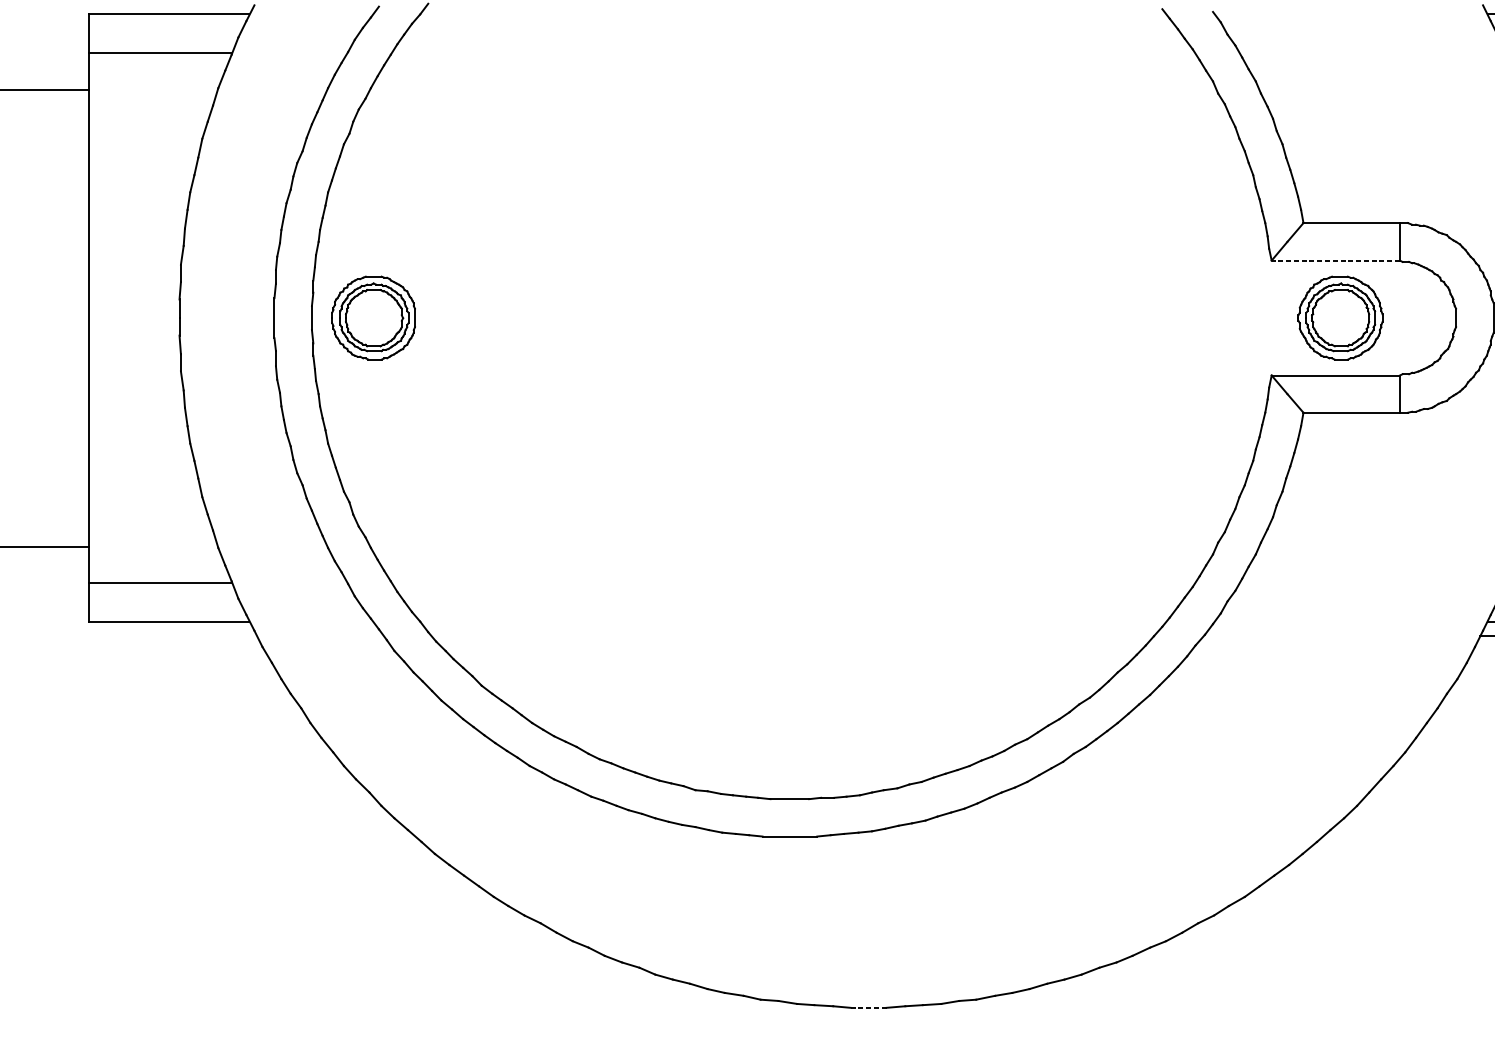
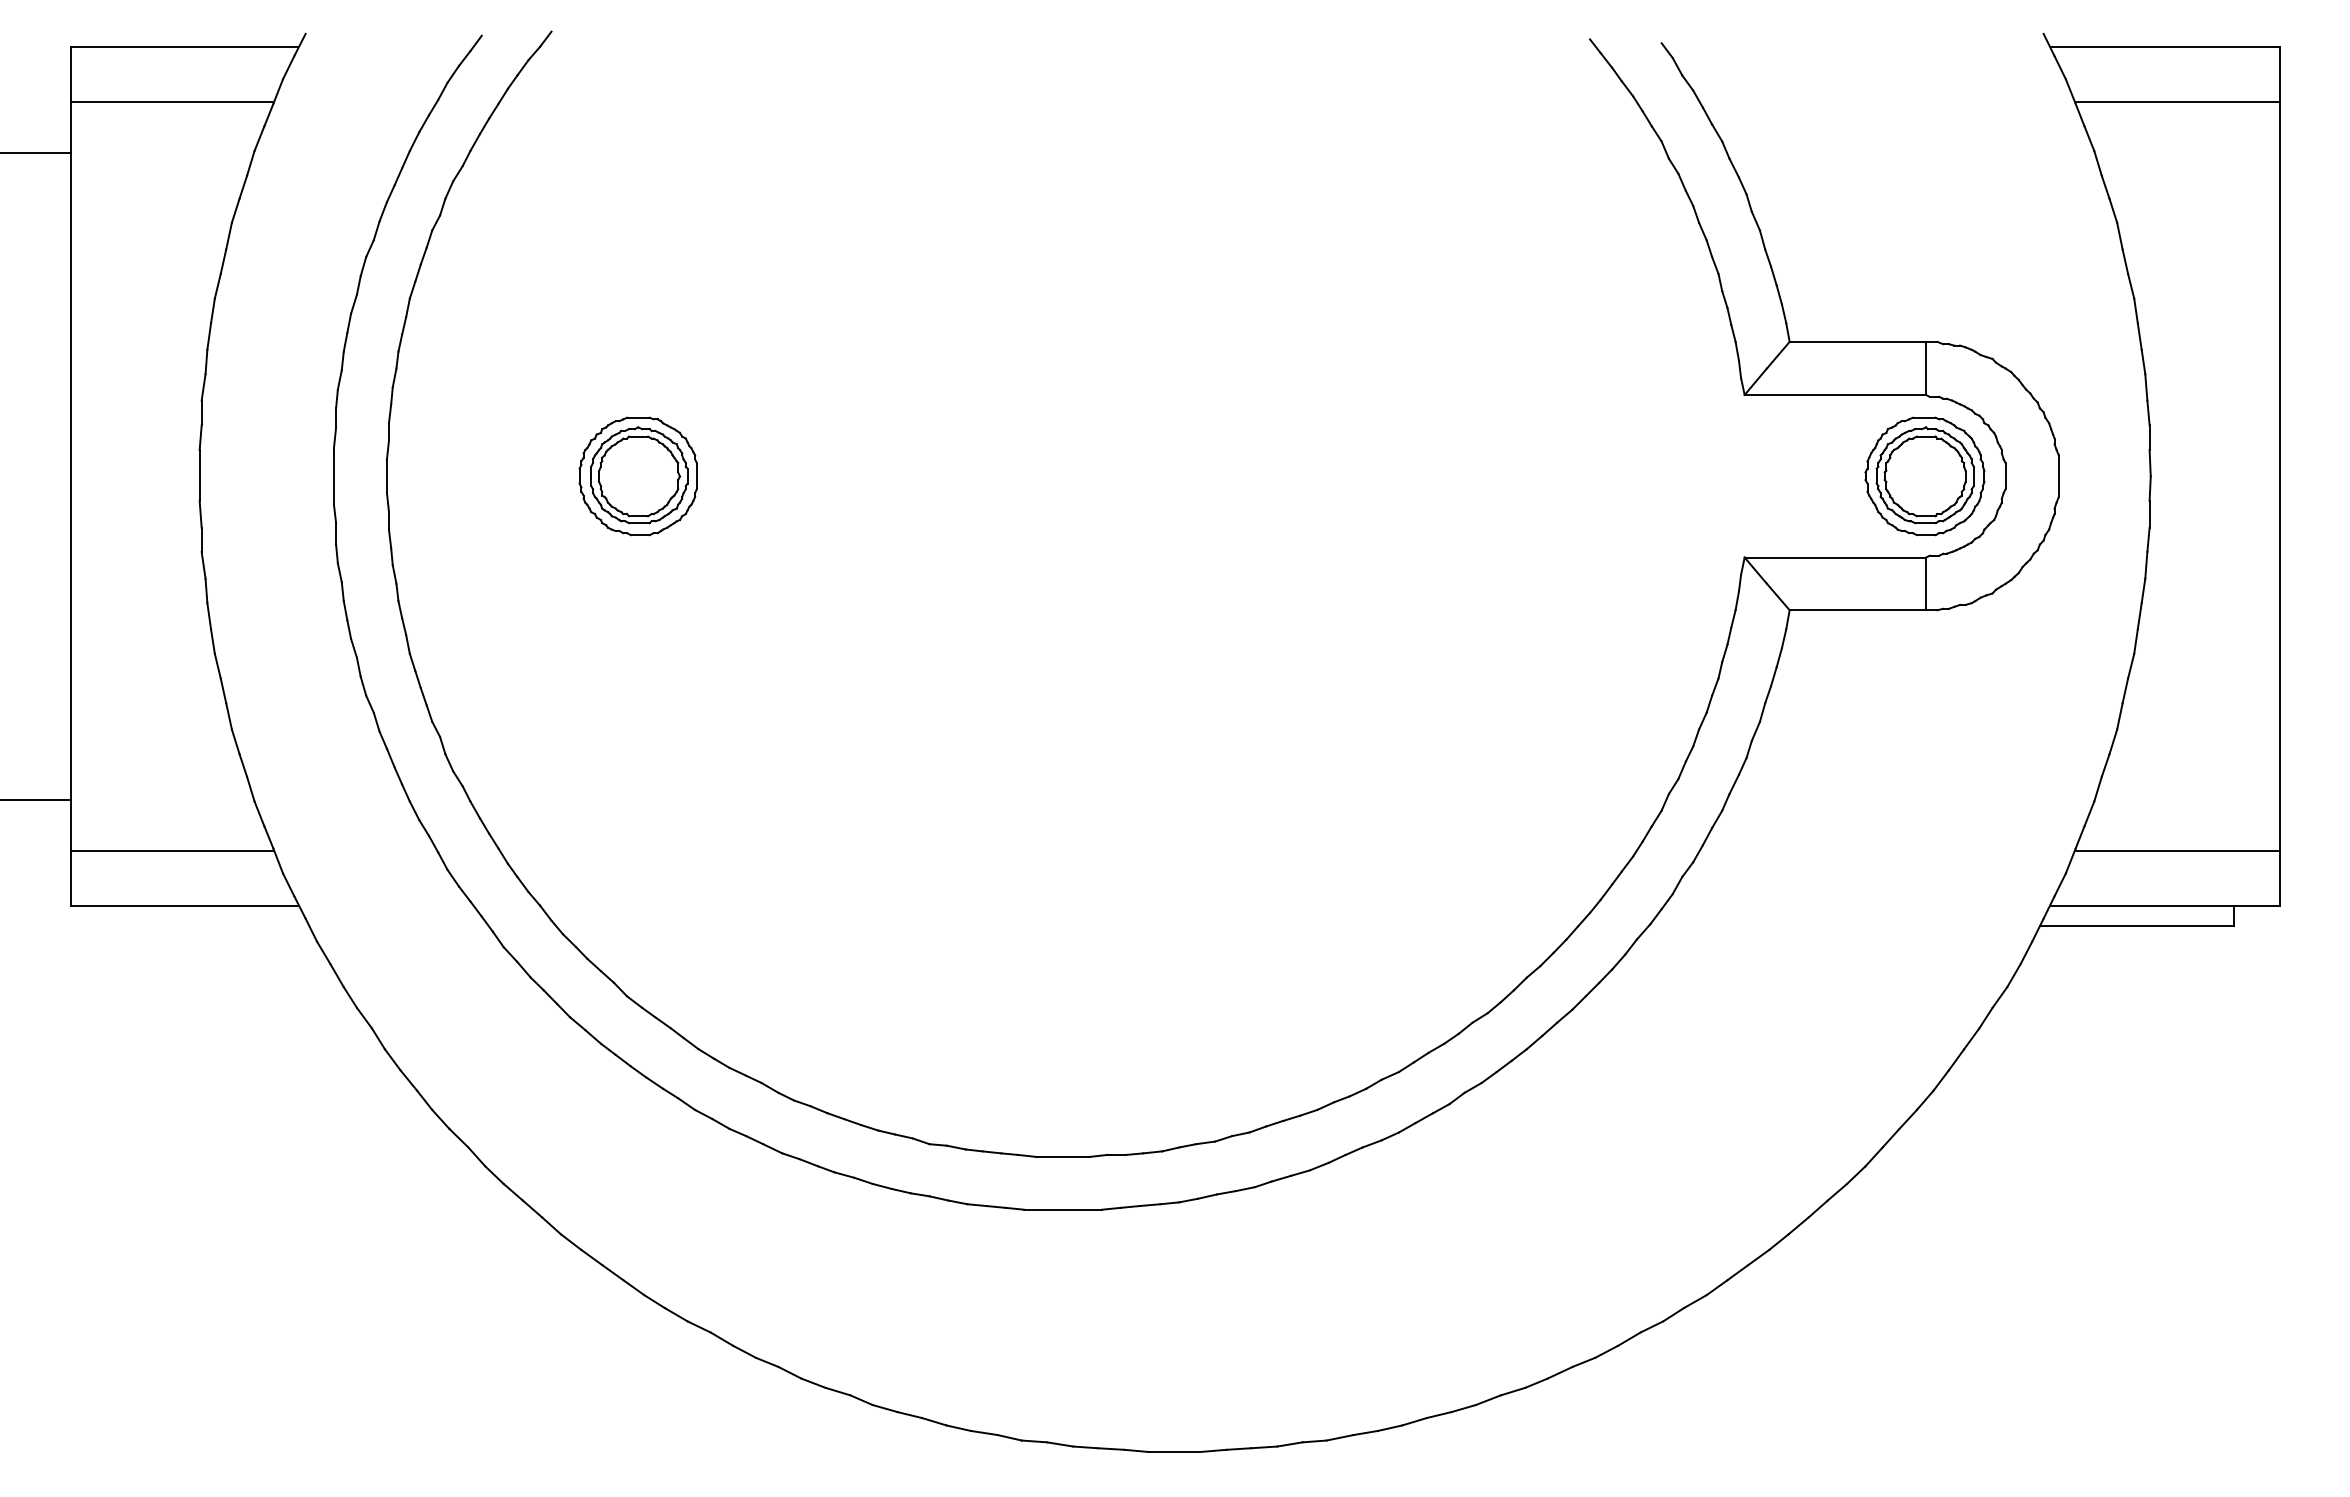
line: (1335, 260) -> (1835, 395), dashed -> solid
part: (373, 318) -> (637, 476), moved
part: (1340, 318) -> (1924, 476), moved
line: (868, 1008) -> (1174, 1452), dashed -> solid

